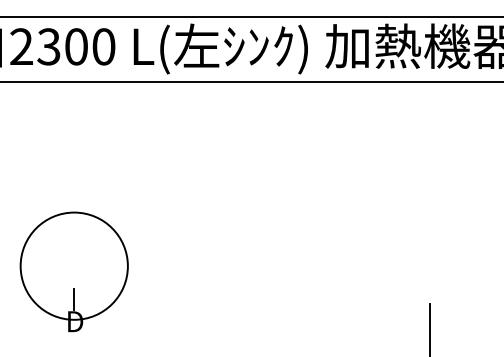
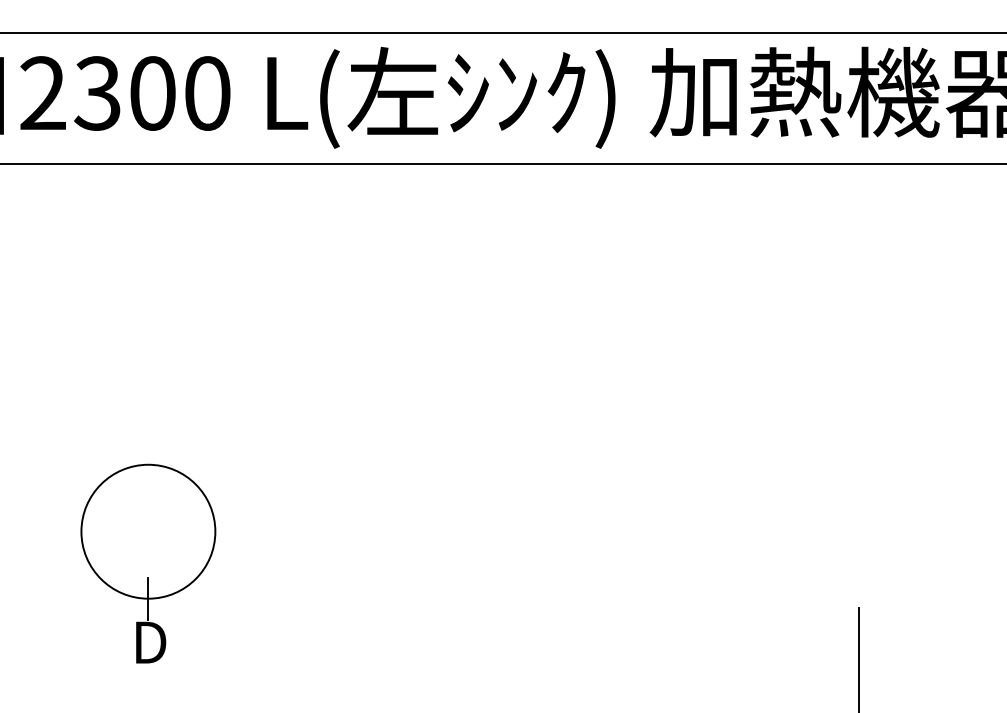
circle: (73, 265) -> (146, 530), size x0.62

